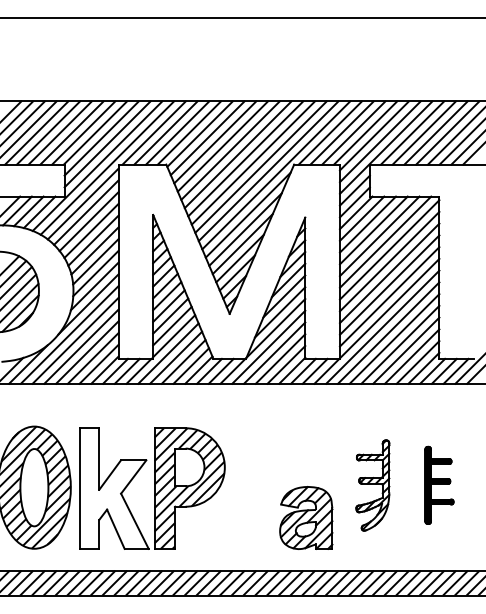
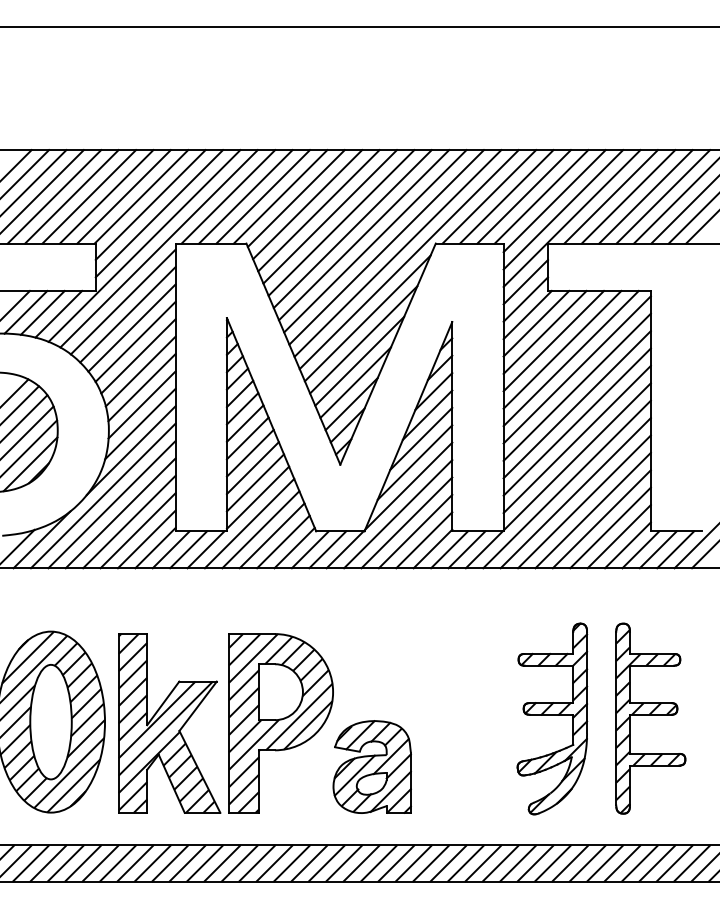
part: (372, 485) -> (551, 718), size x1.43
part: (439, 485) -> (651, 718), size x1.67
hatch: (112, 488) -> (166, 723), added
part: (306, 517) -> (372, 766), moved

